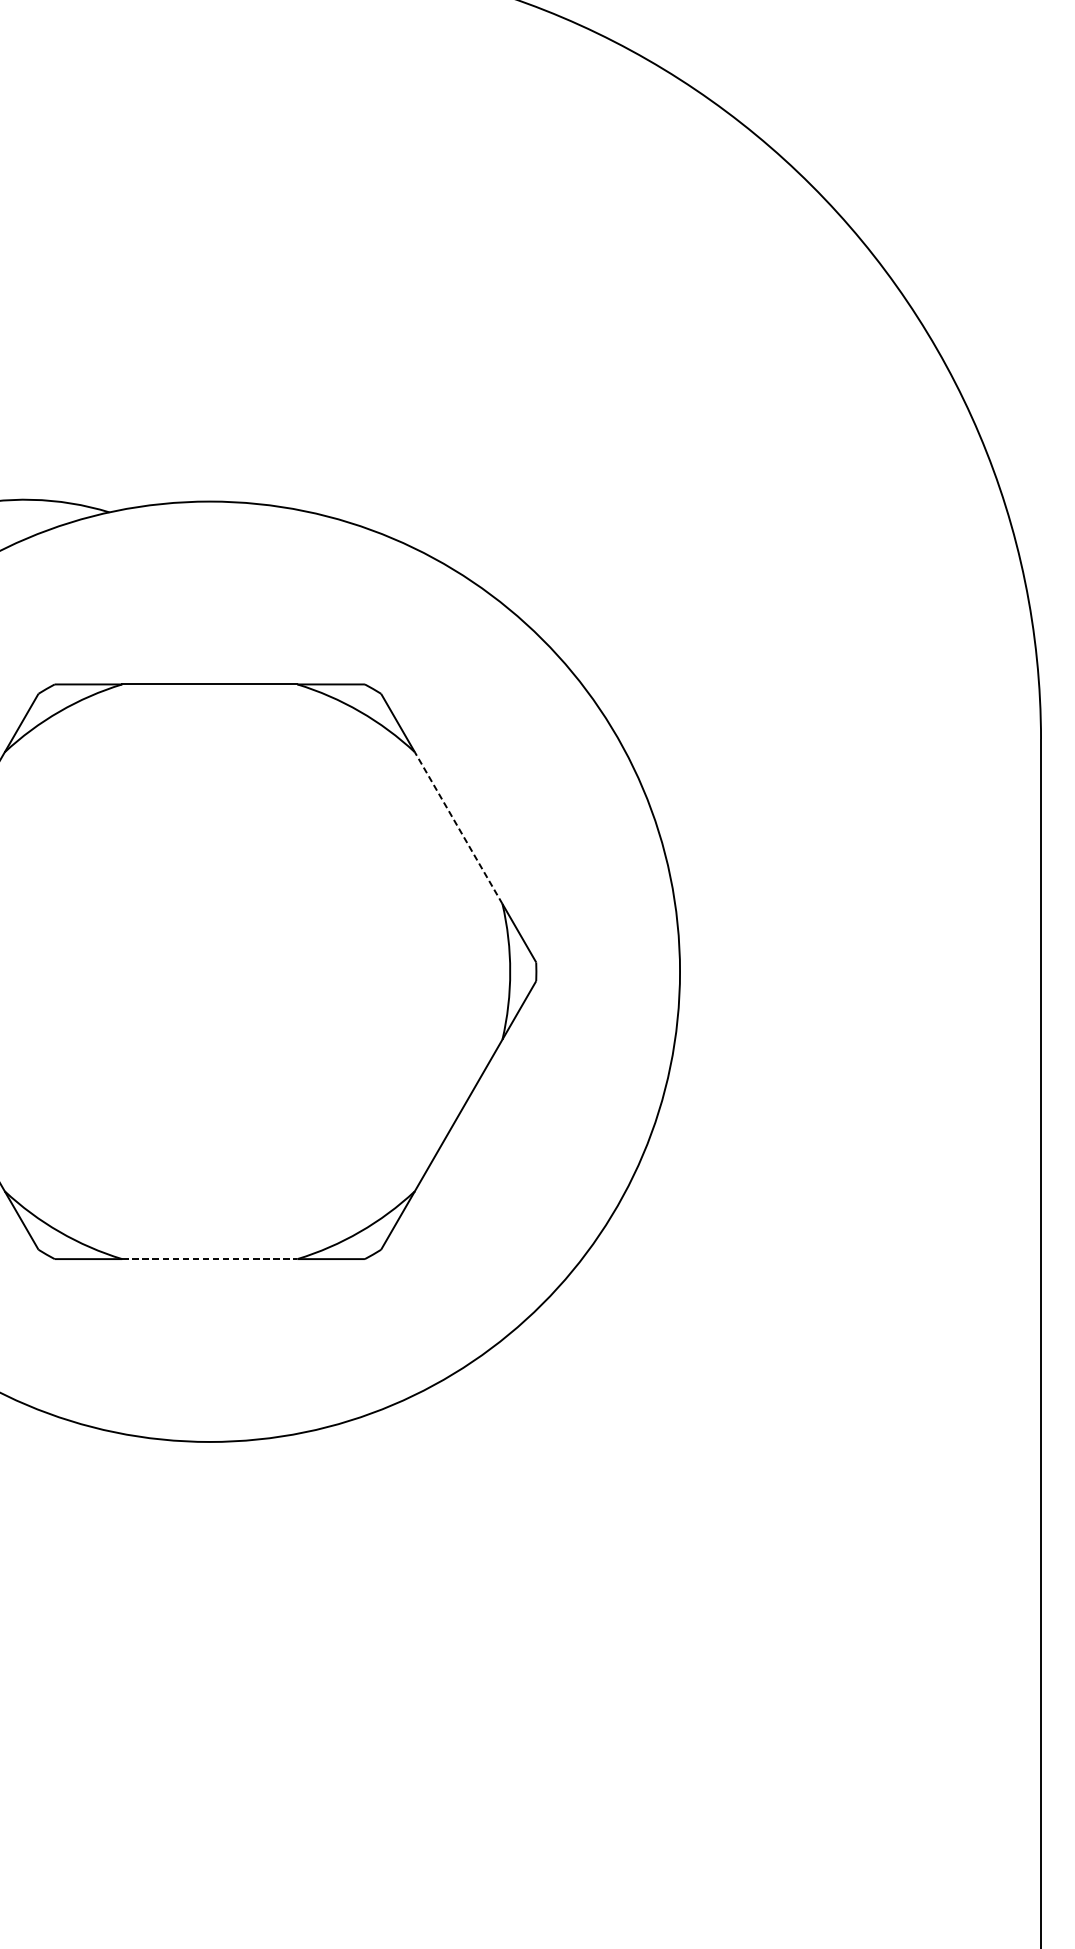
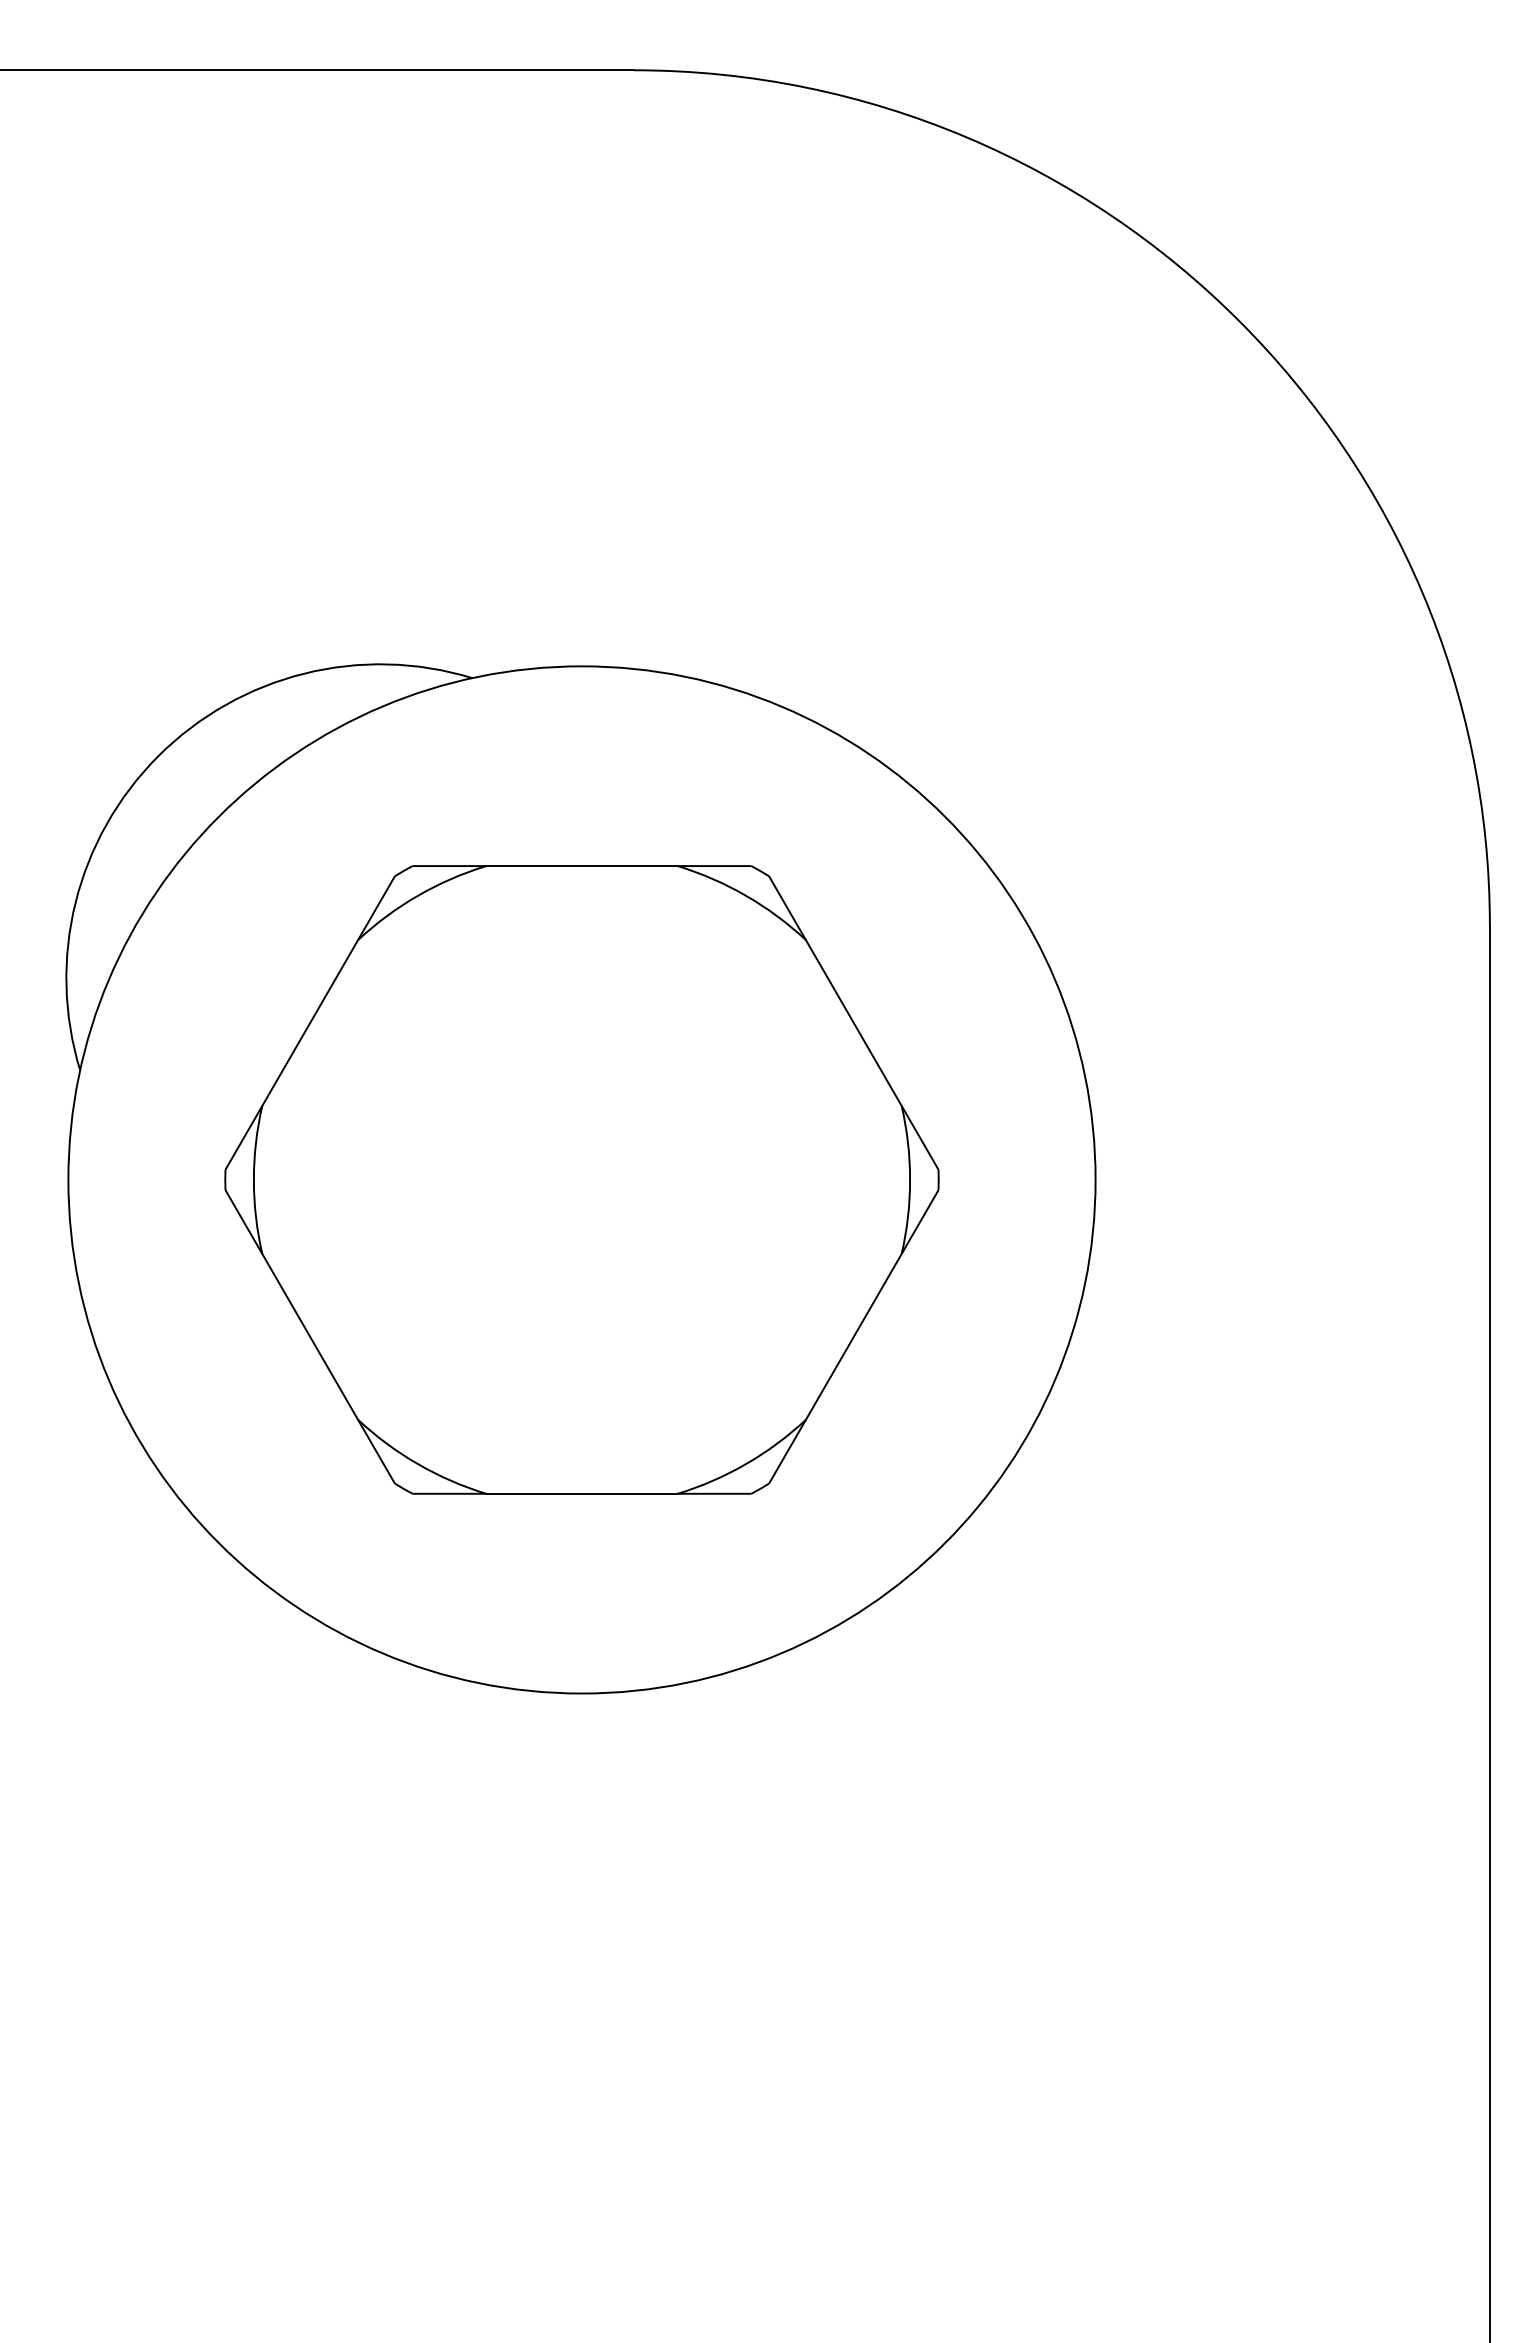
line: (458, 828) -> (853, 1023), dashed -> solid
line: (210, 1258) -> (582, 1493), dashed -> solid

